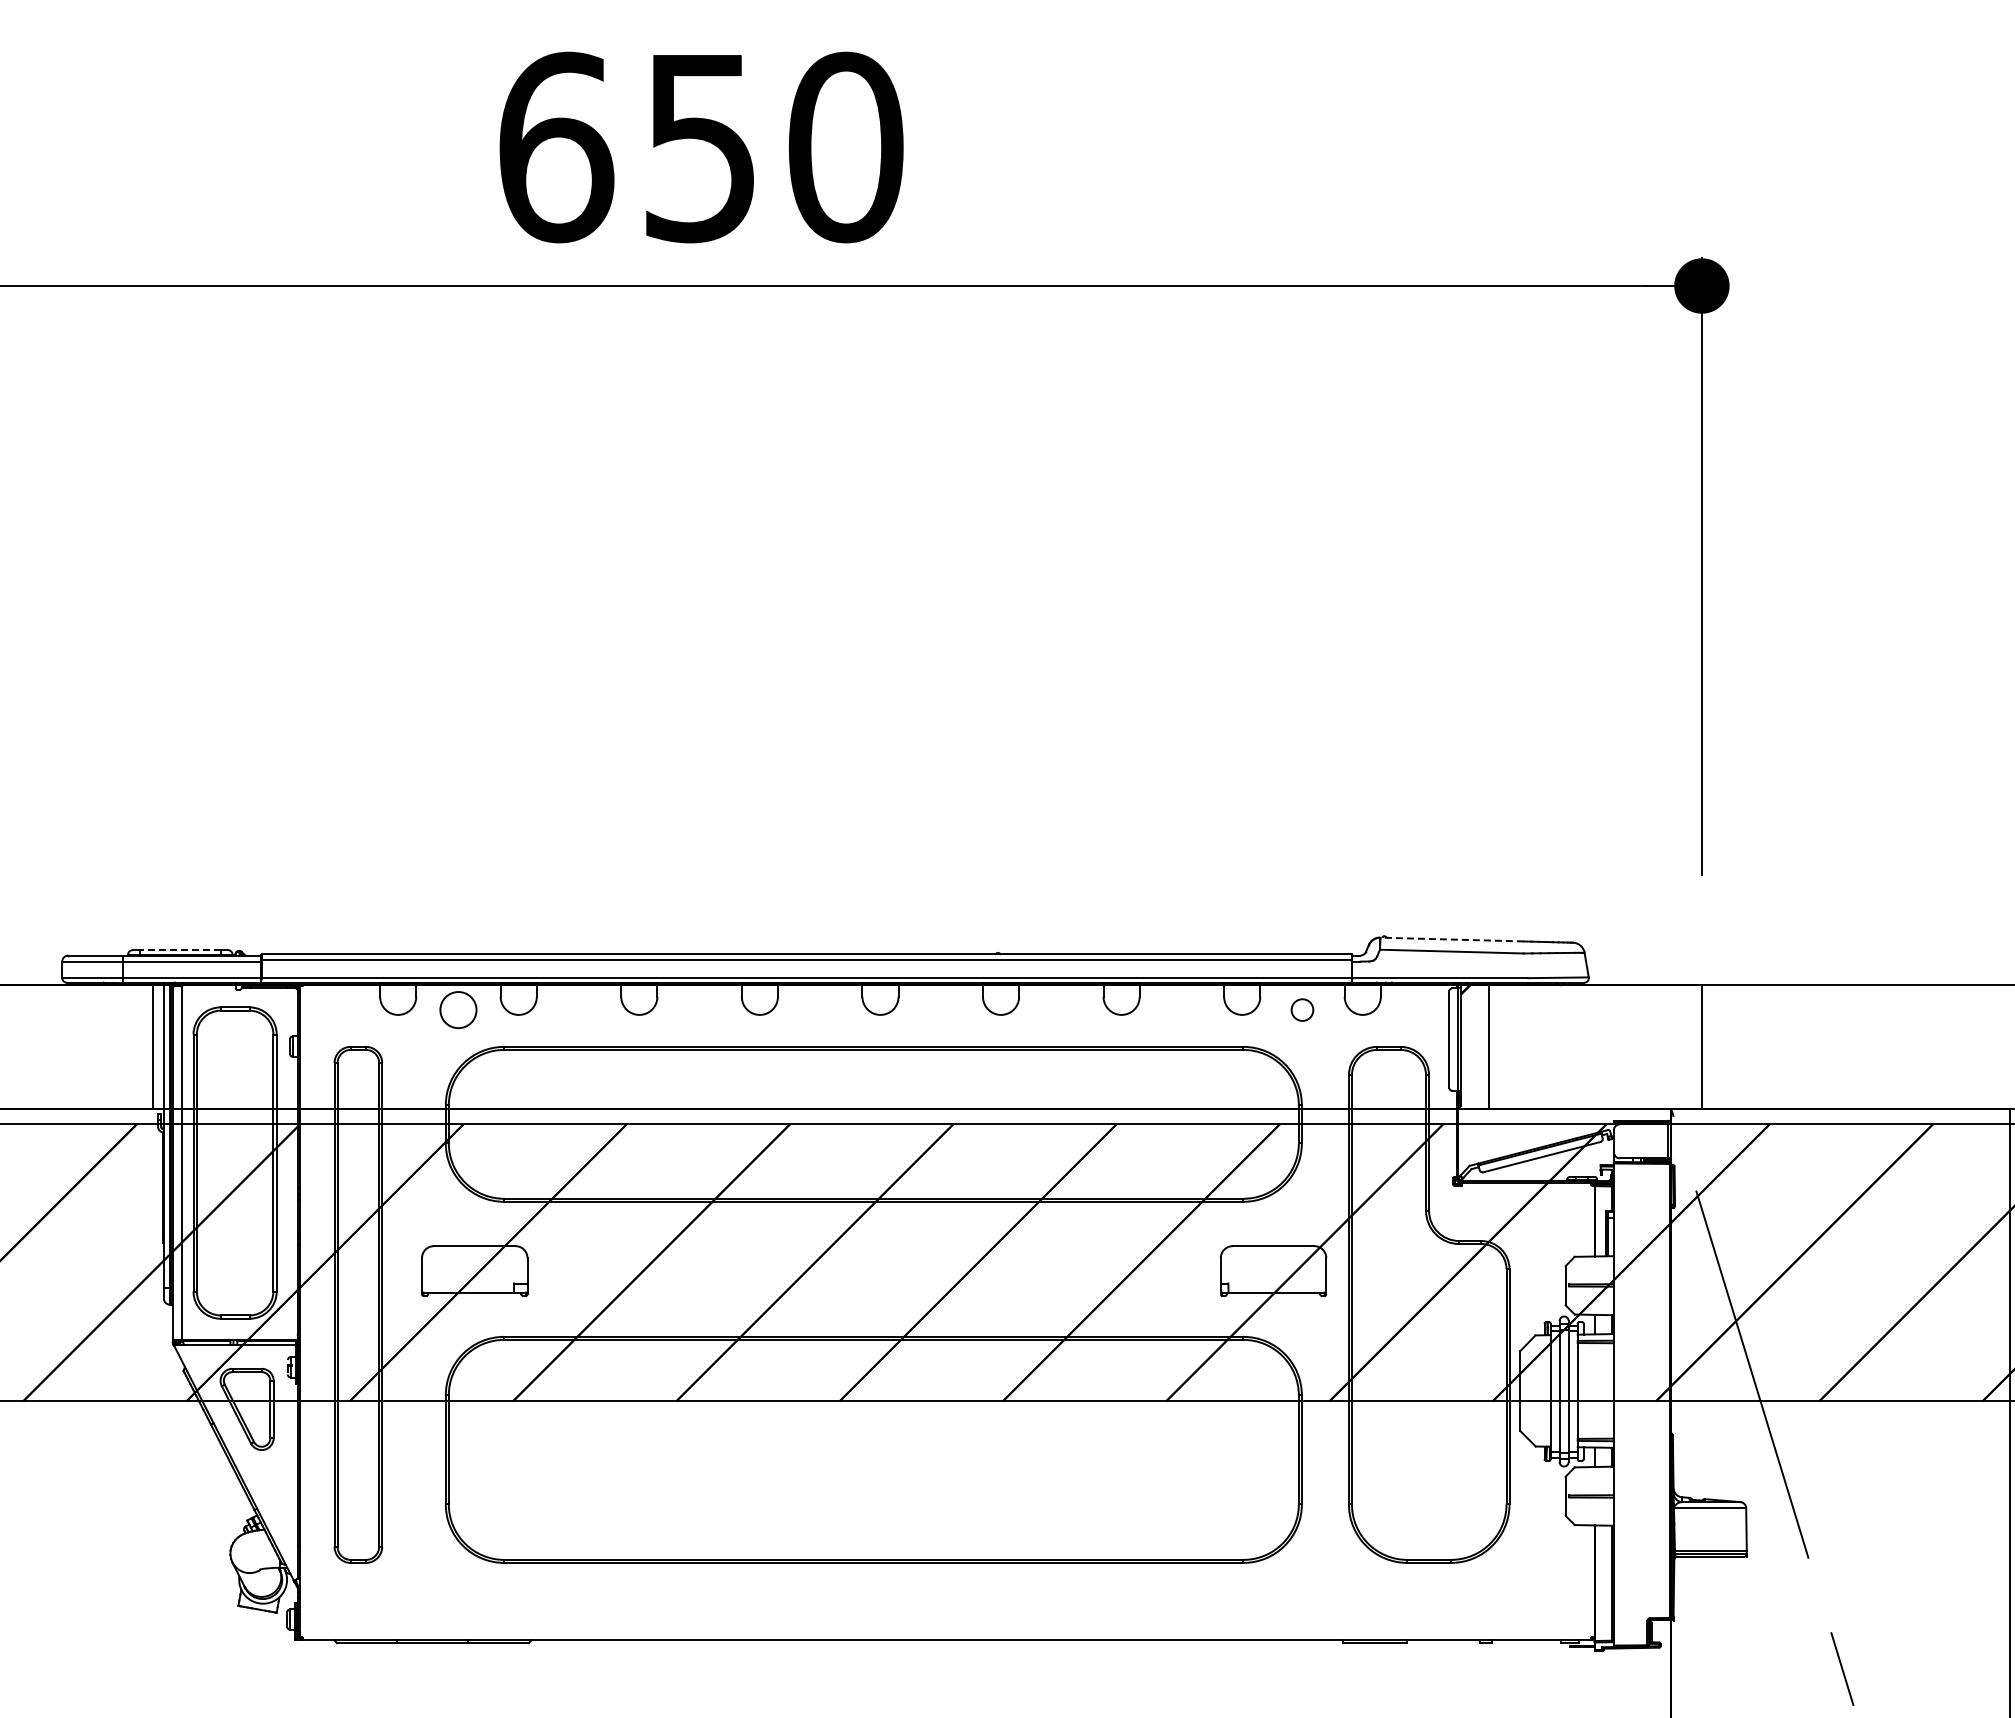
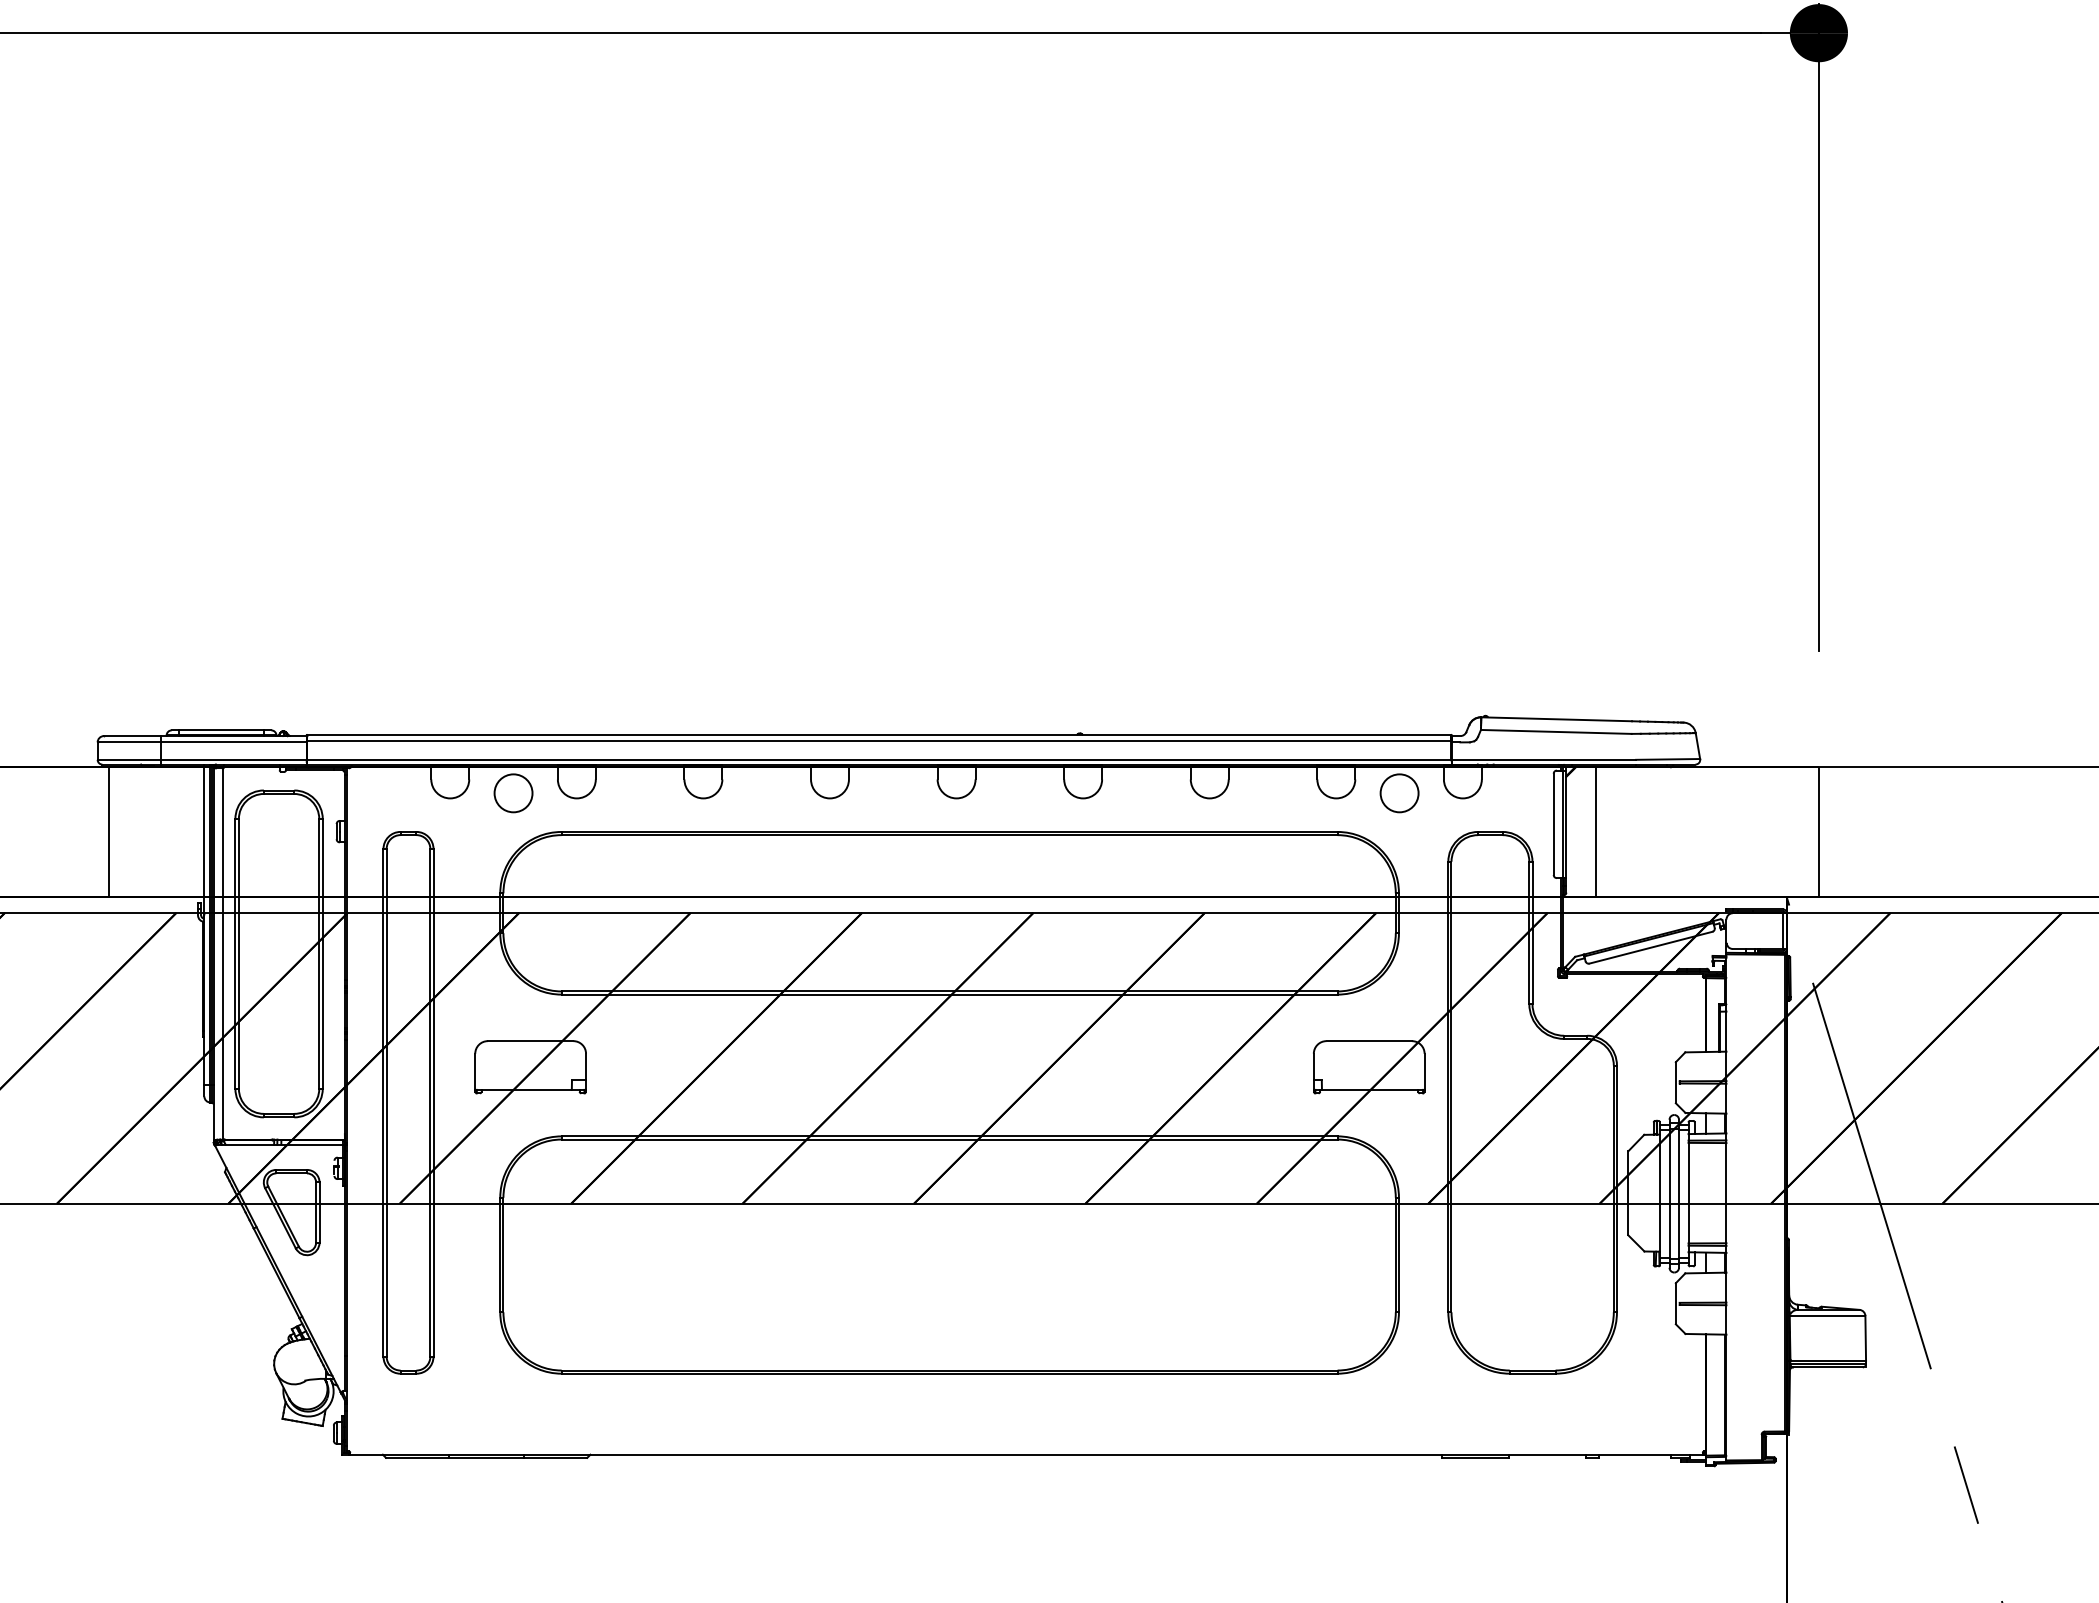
line: (1452, 939) -> (1557, 719), dashed -> solid
line: (179, 950) -> (220, 730), dashed -> solid
circle: (1302, 1010) -> (1399, 793), size x1.67
line: (153, 1046) -> (109, 831), moved

